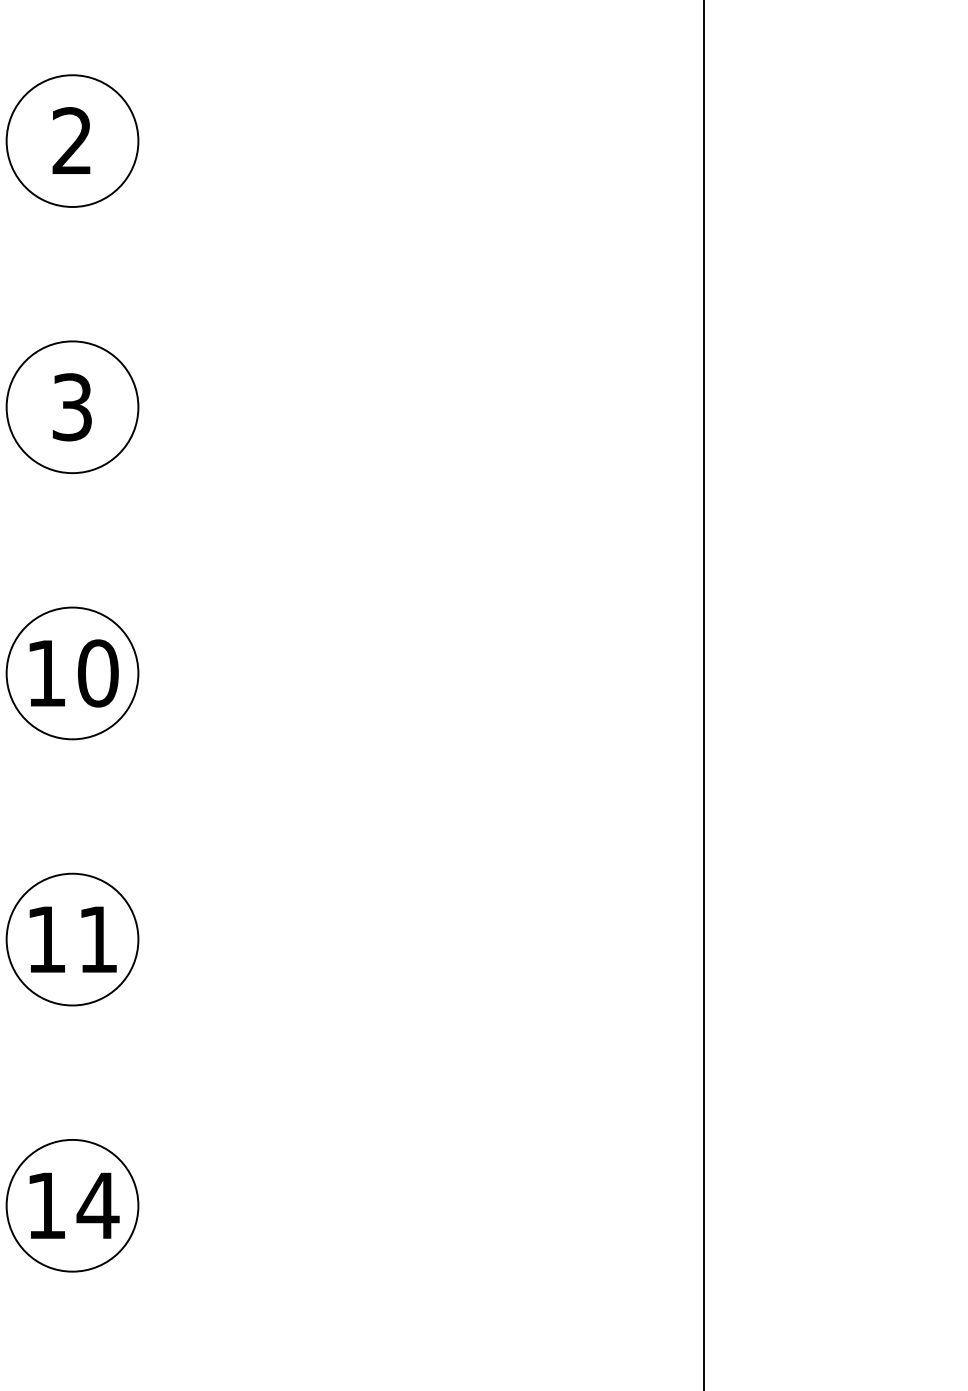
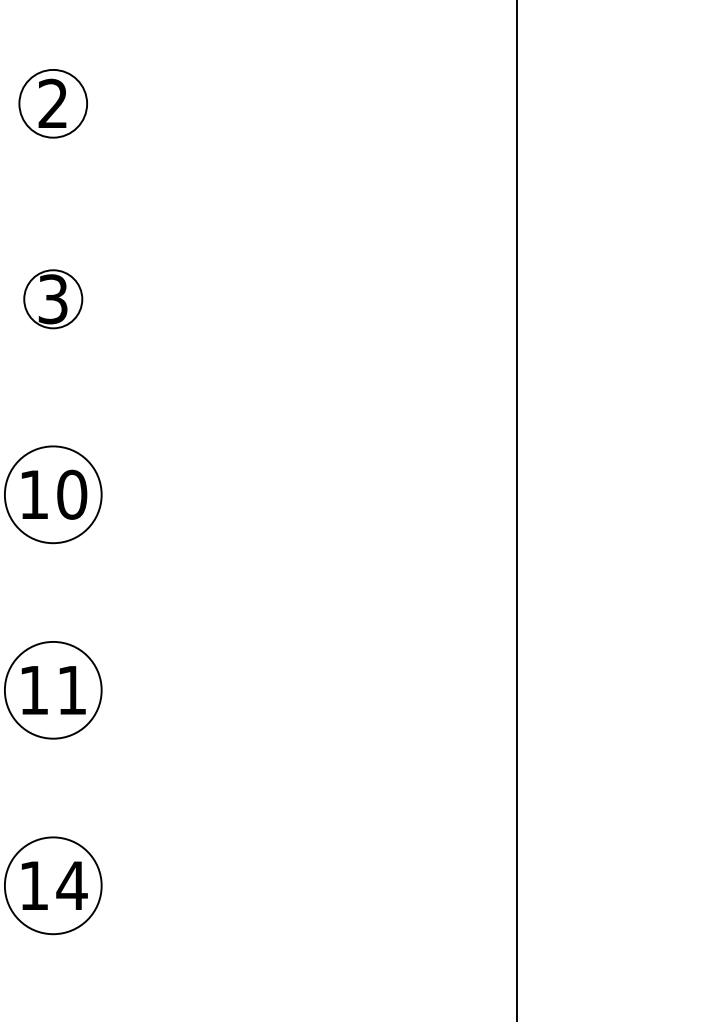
circle: (72, 141) -> (53, 104), size x0.7
circle: (72, 407) -> (53, 299), size x0.6

